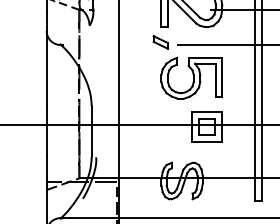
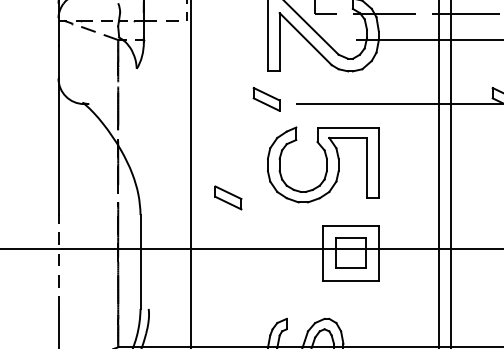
part: (139, 96) -> (227, 197), added
line: (46, 131) -> (58, 261), solid -> dashed

